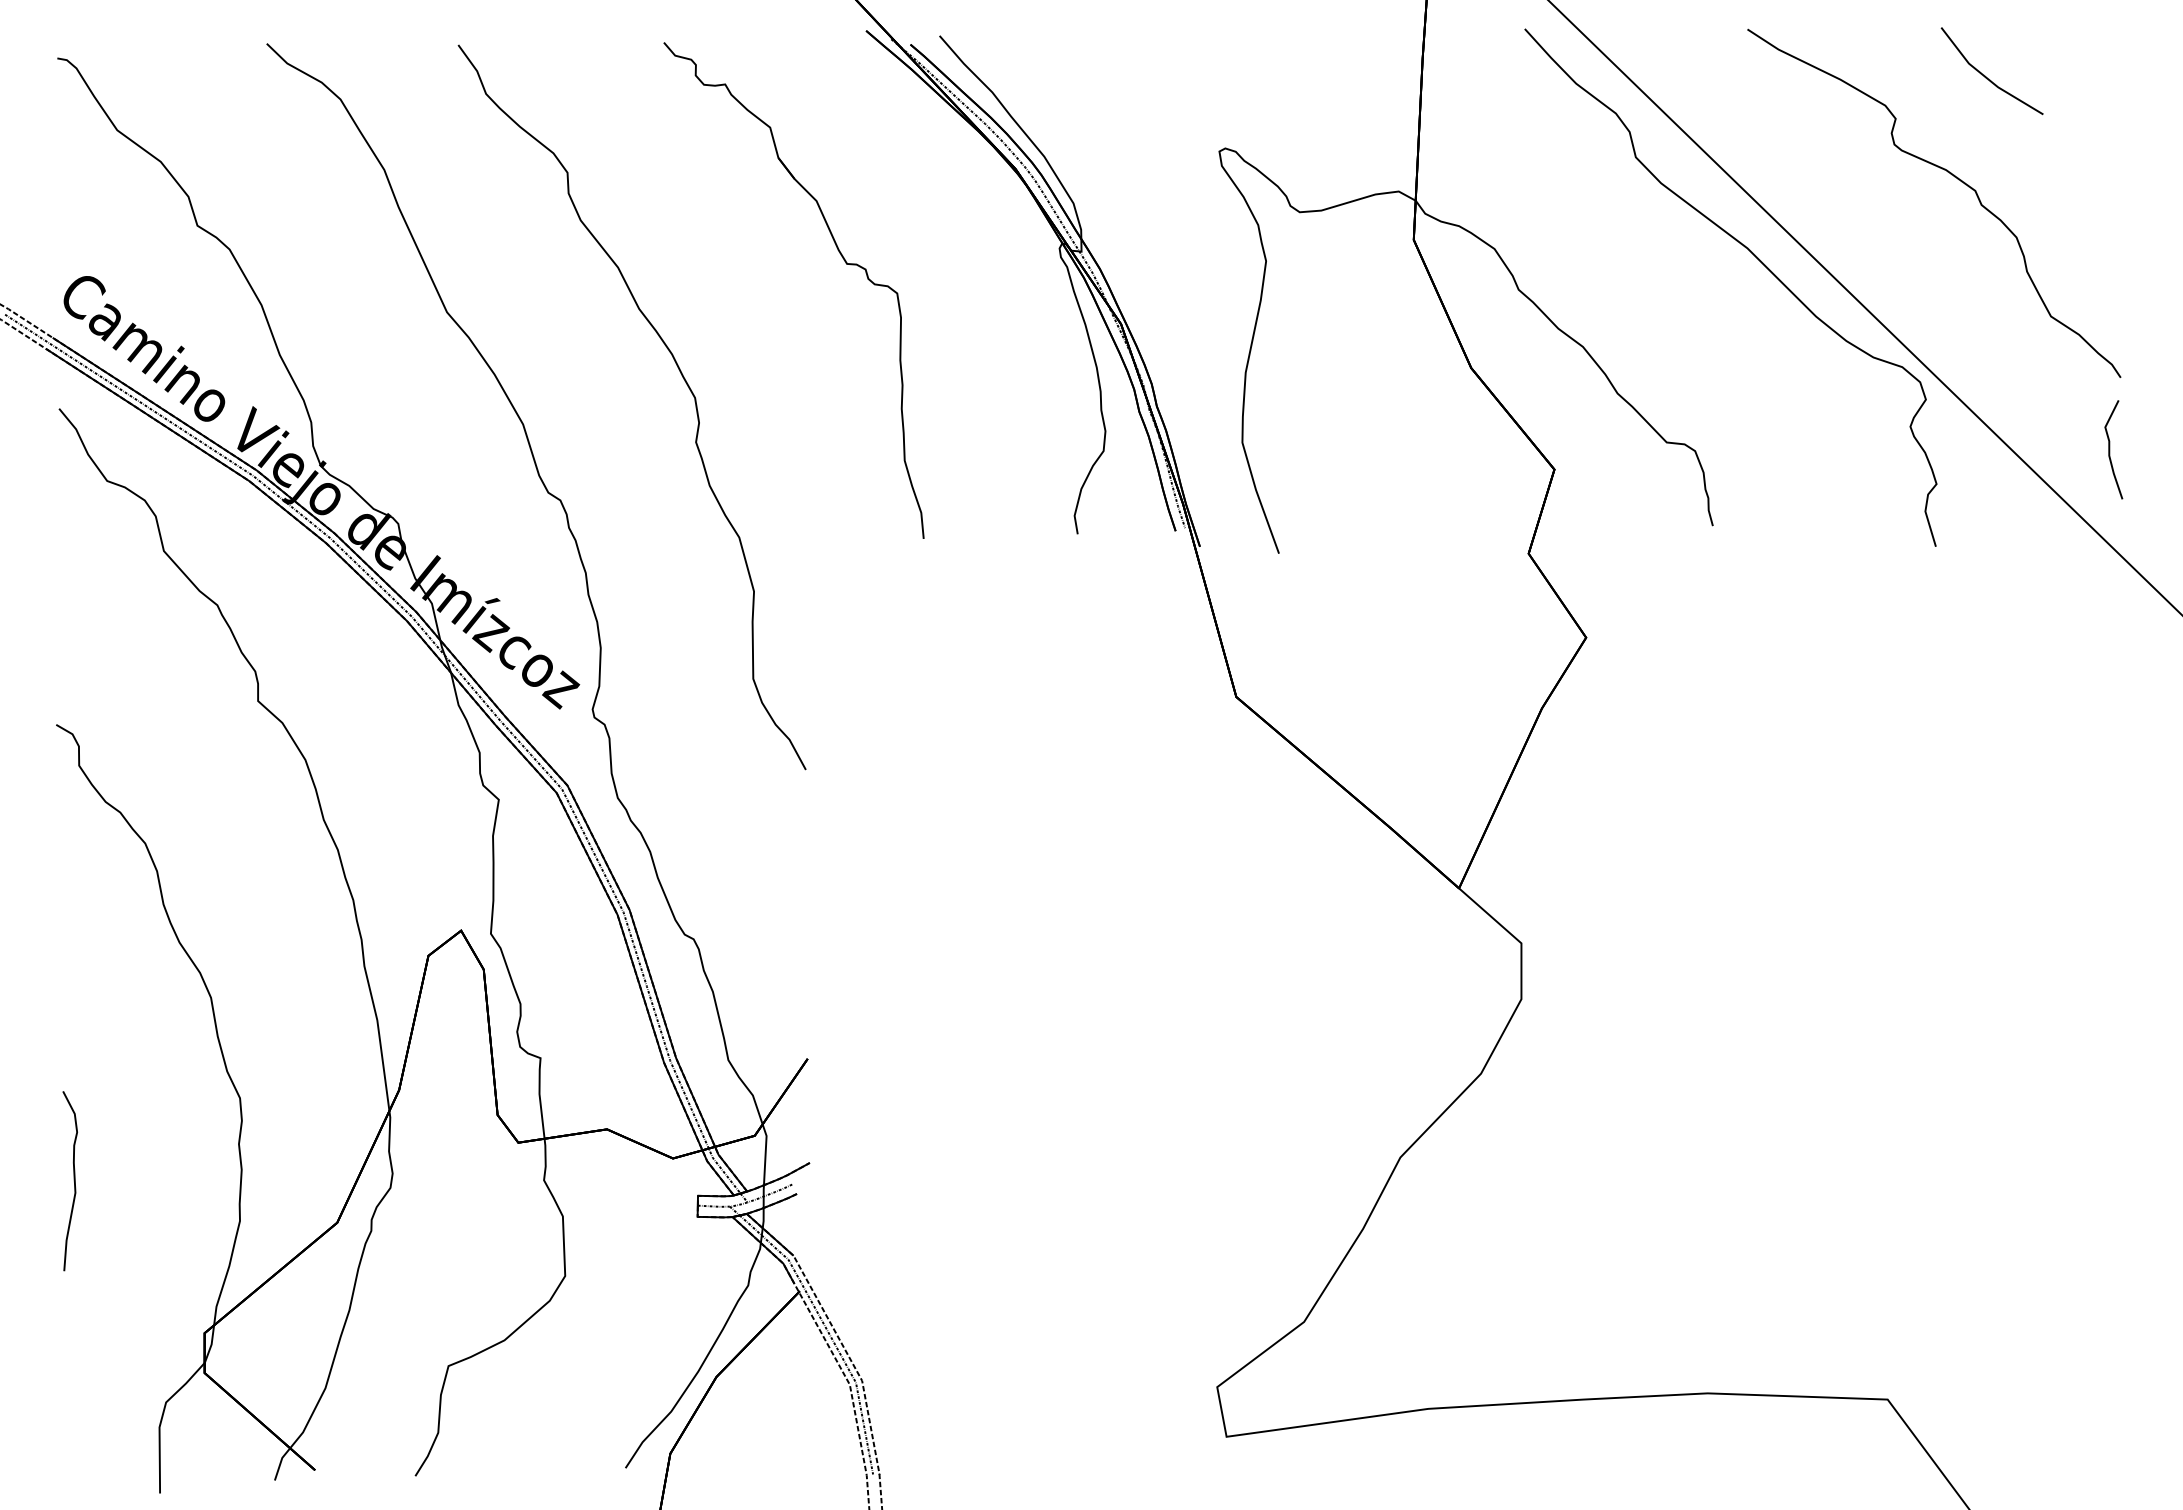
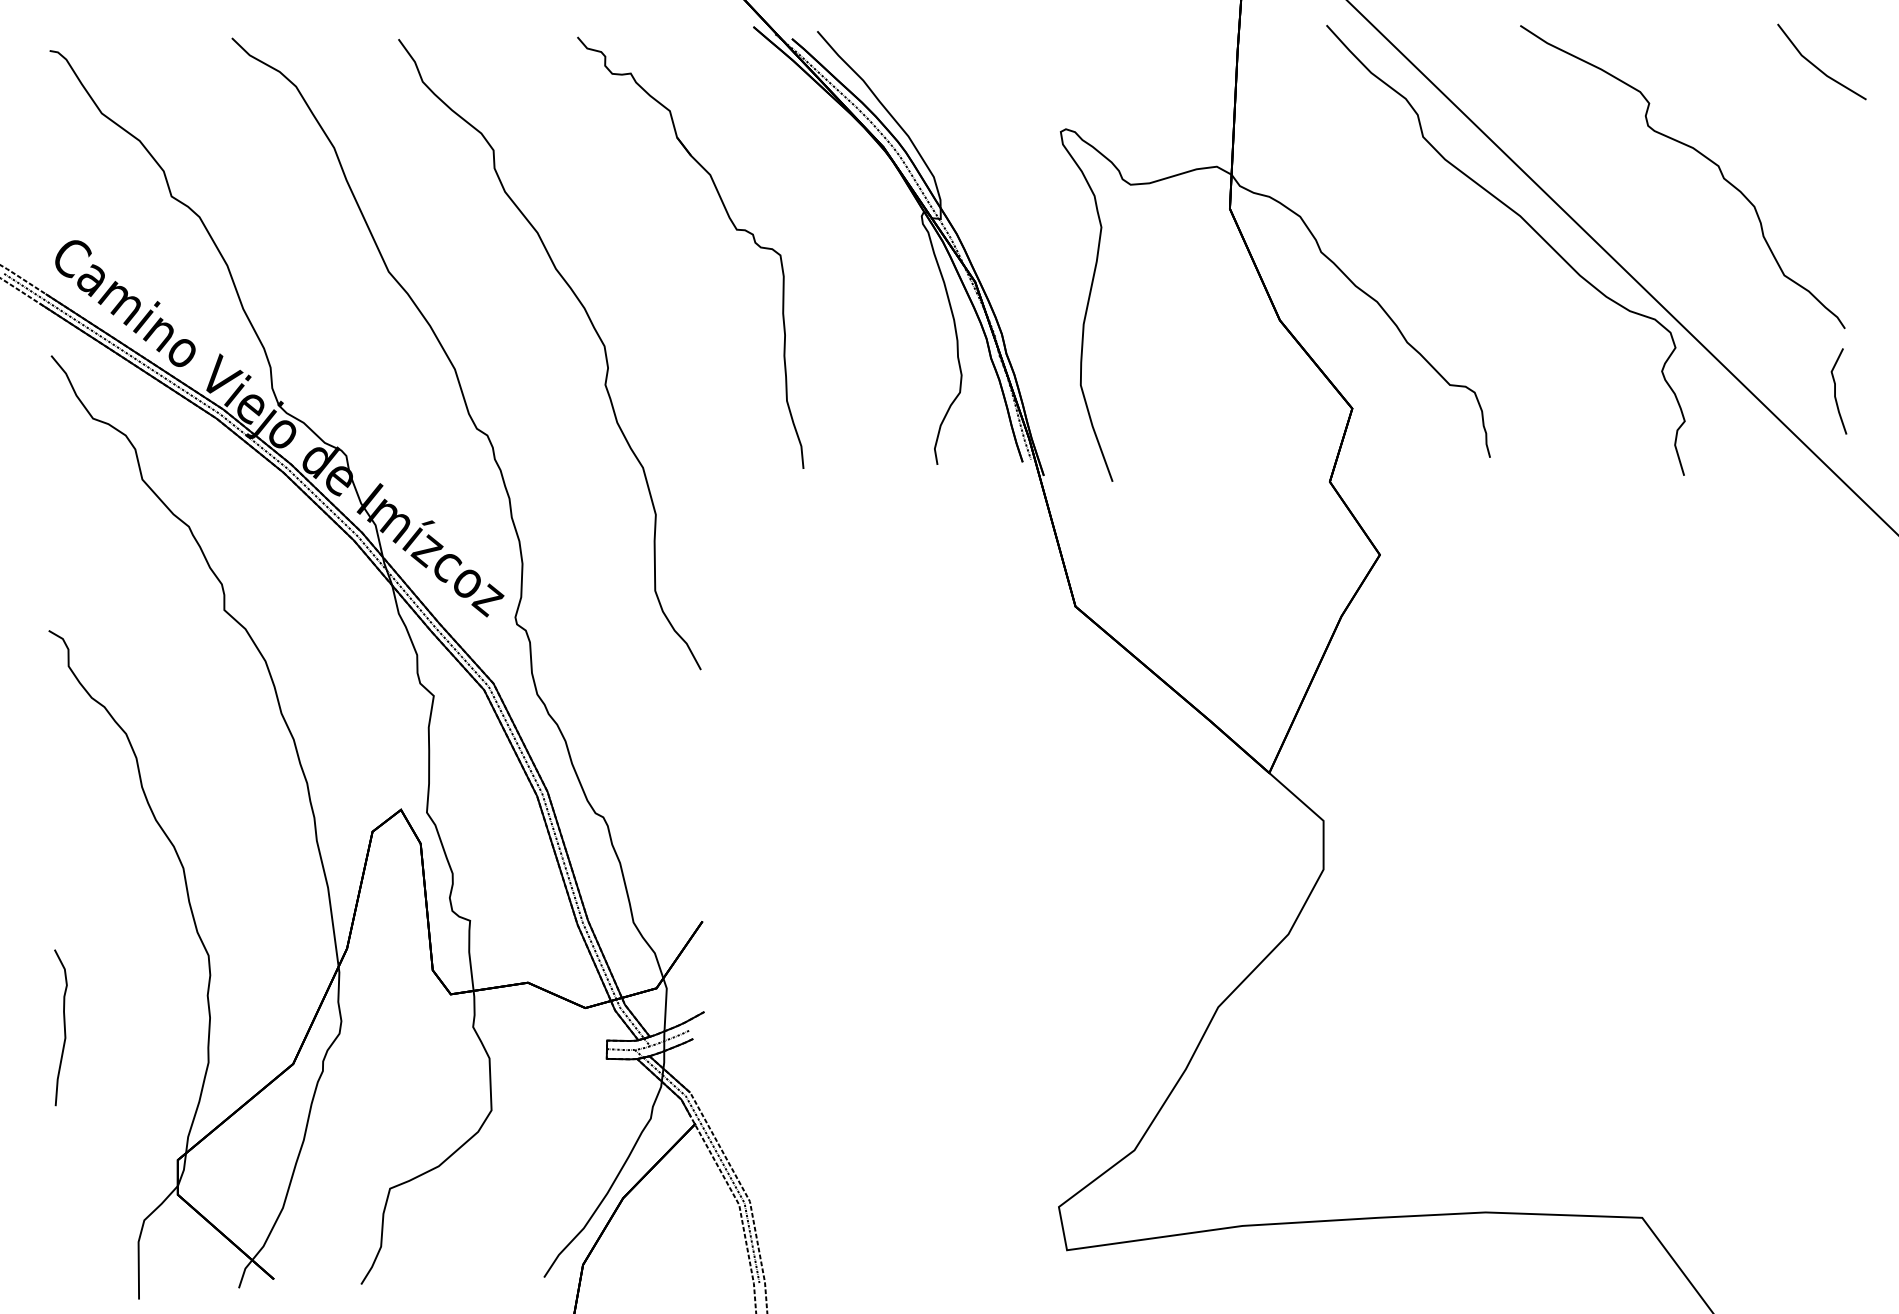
part: (1986, 76) -> (1816, 66), moved

